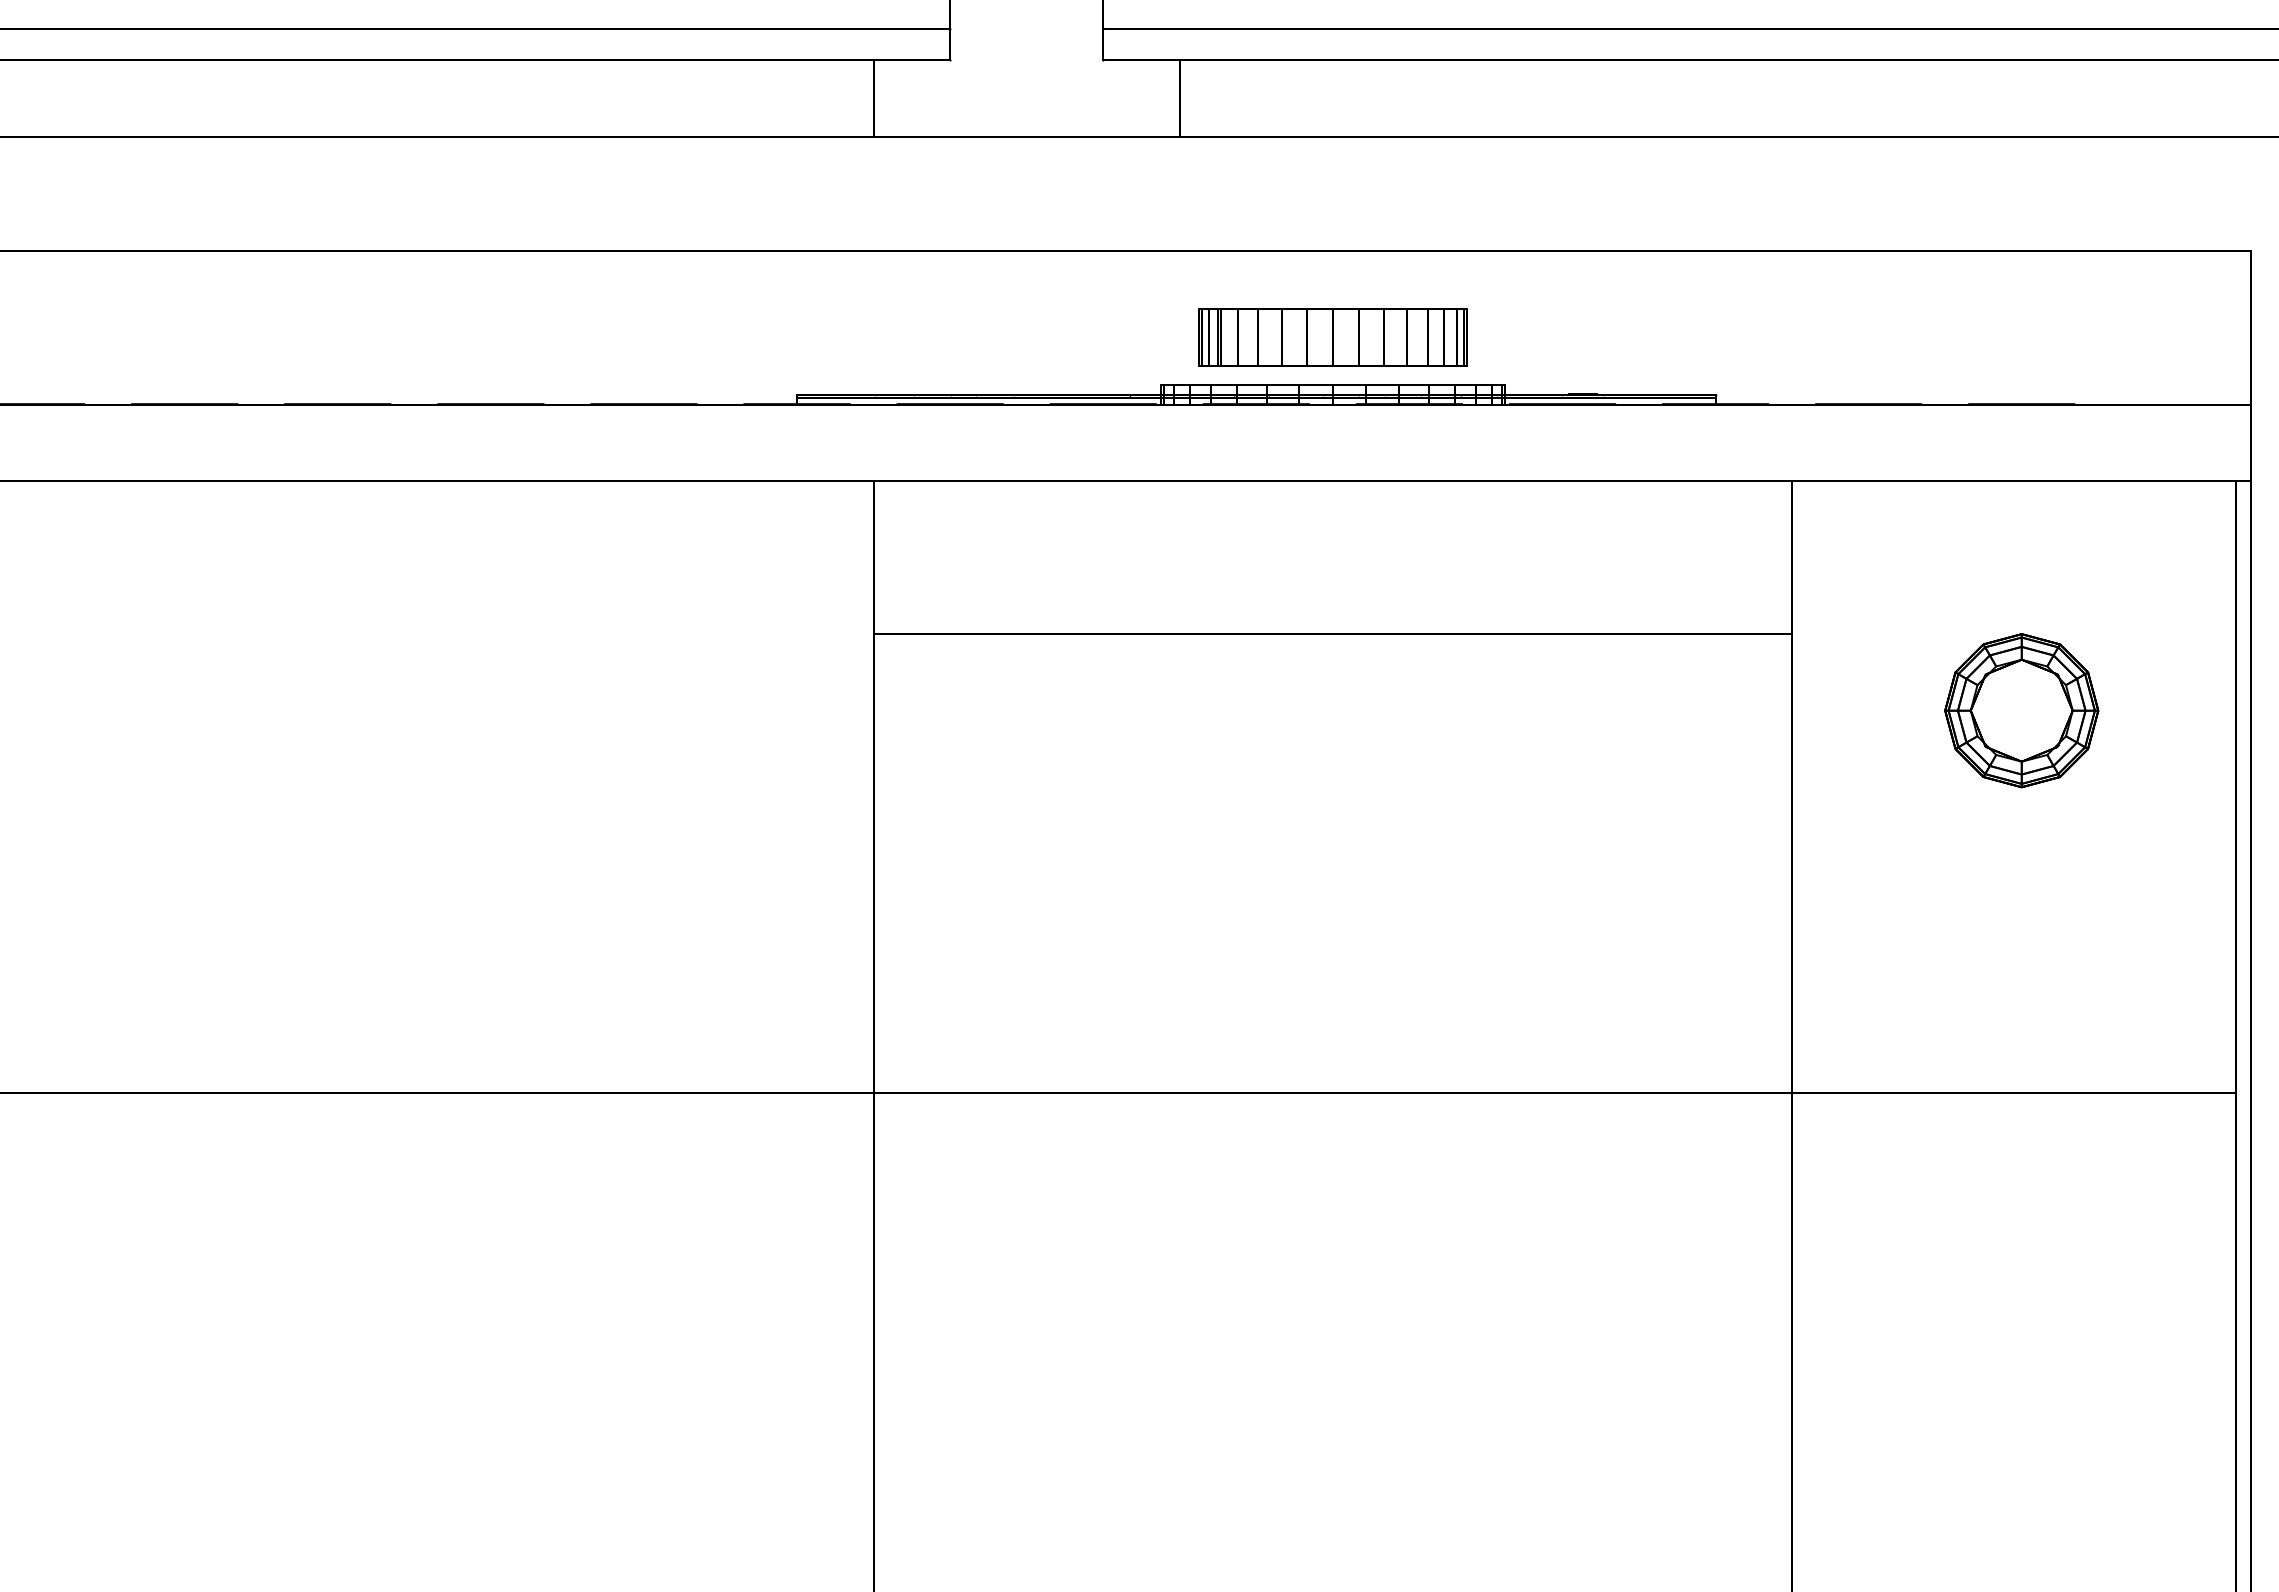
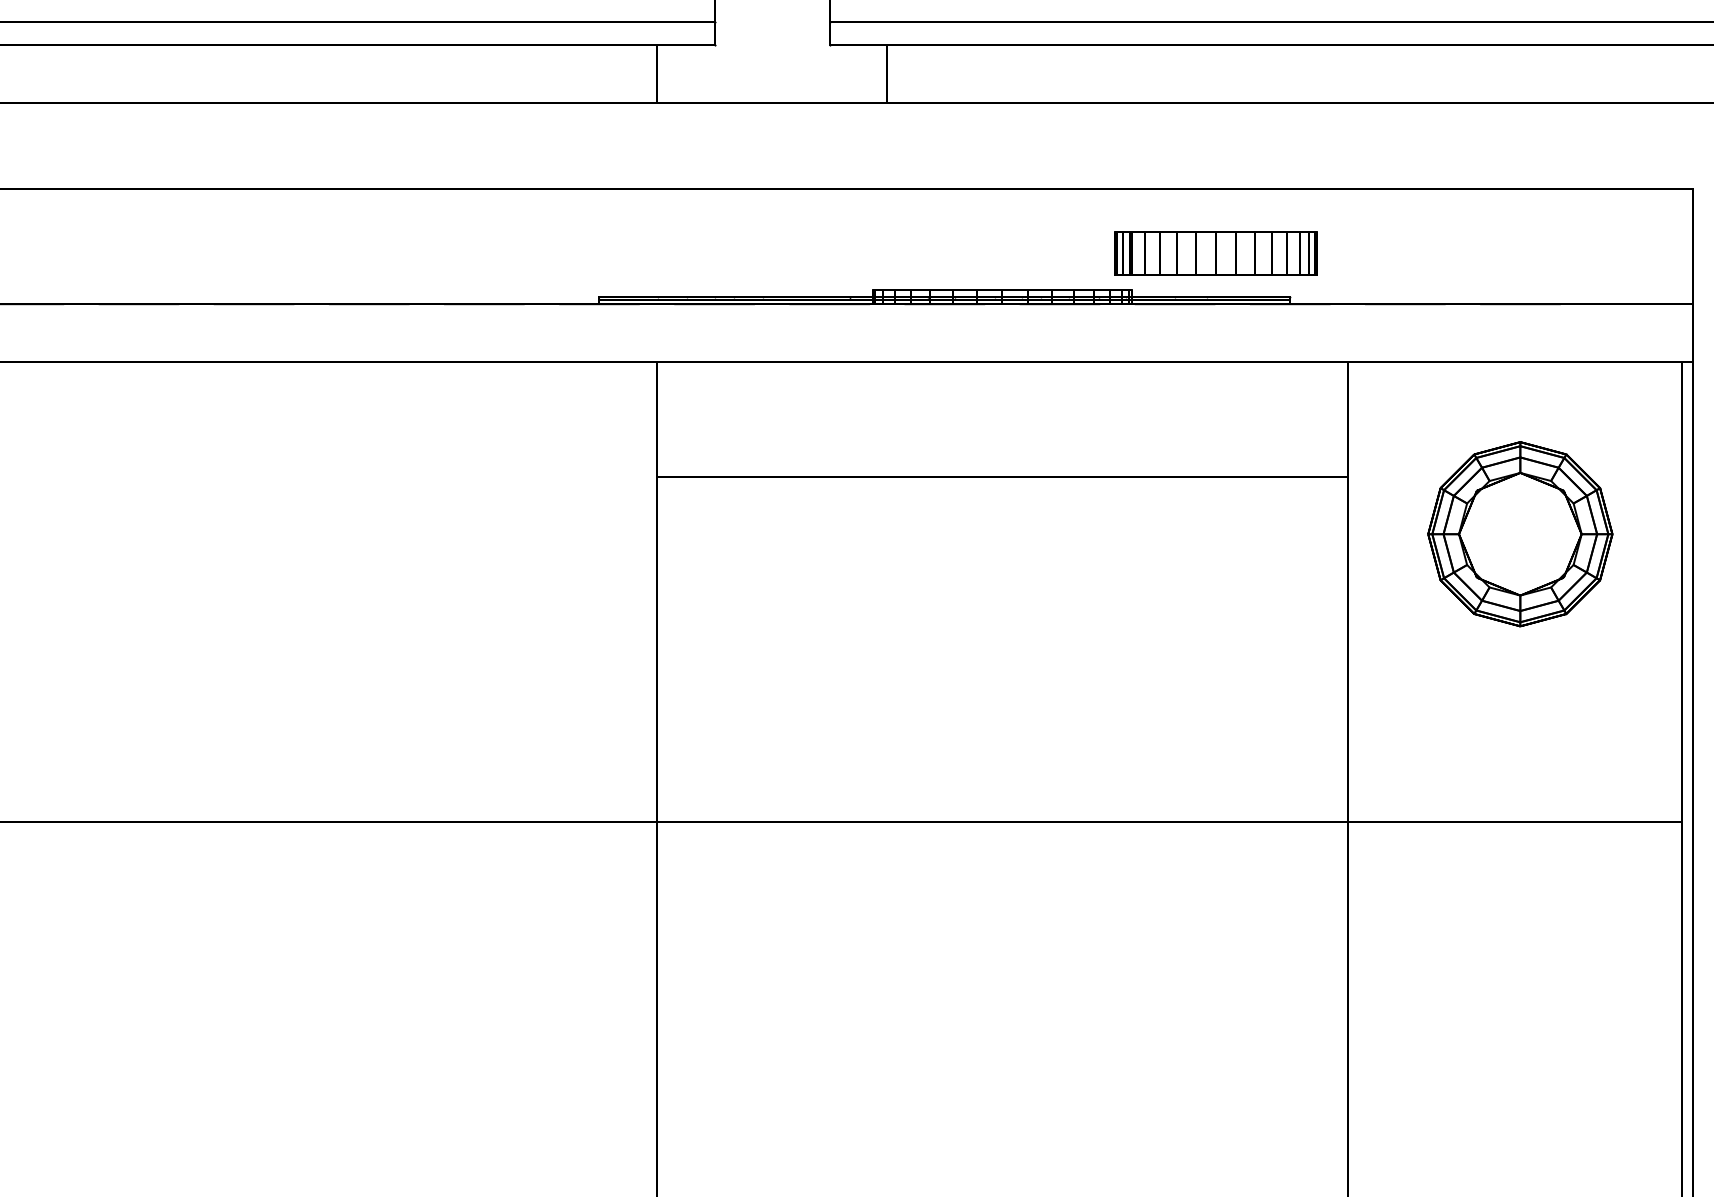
part: (1332, 337) -> (1215, 253), moved
part: (2021, 710) -> (1520, 534), size x1.6

